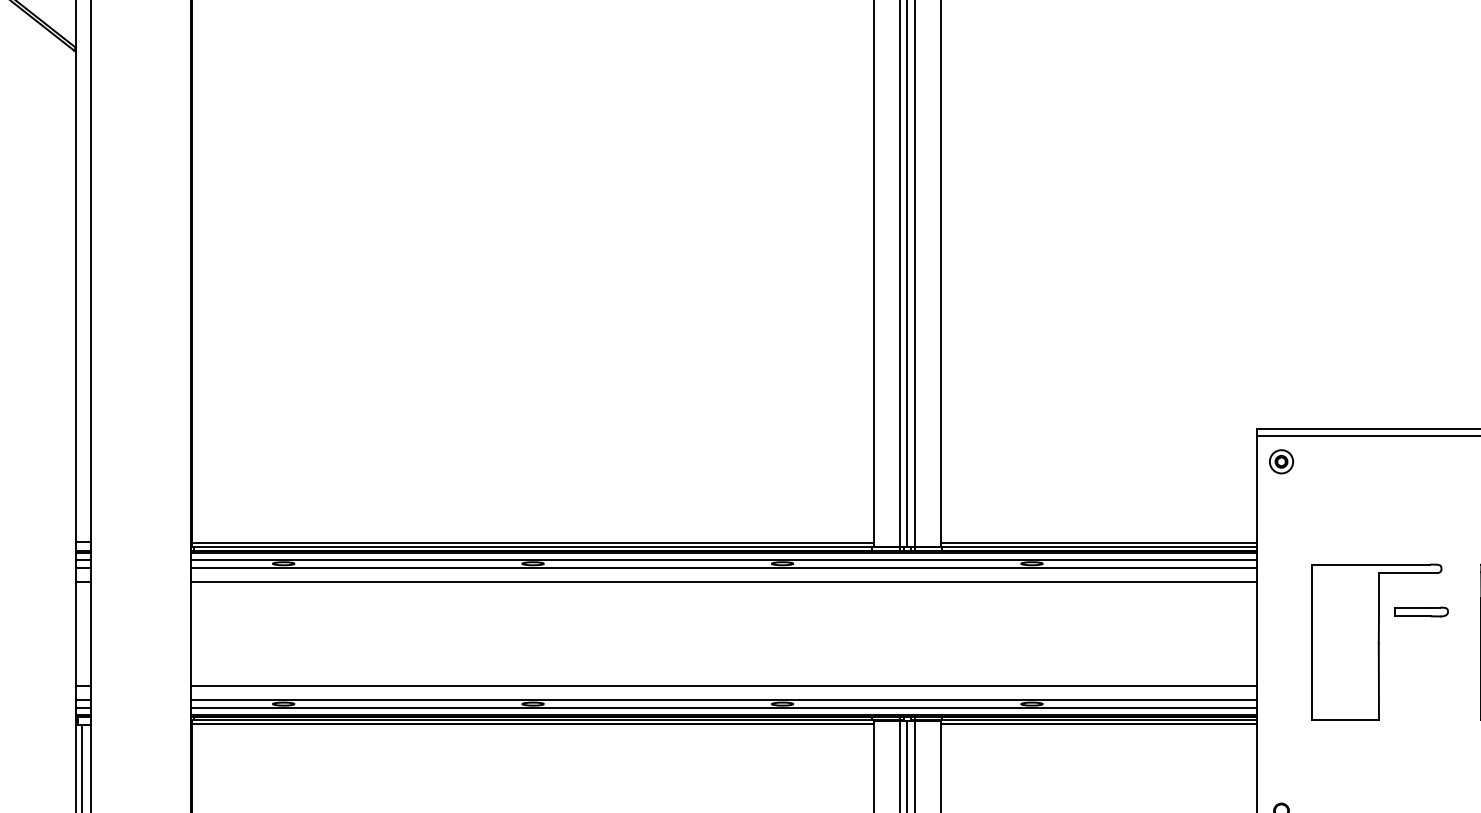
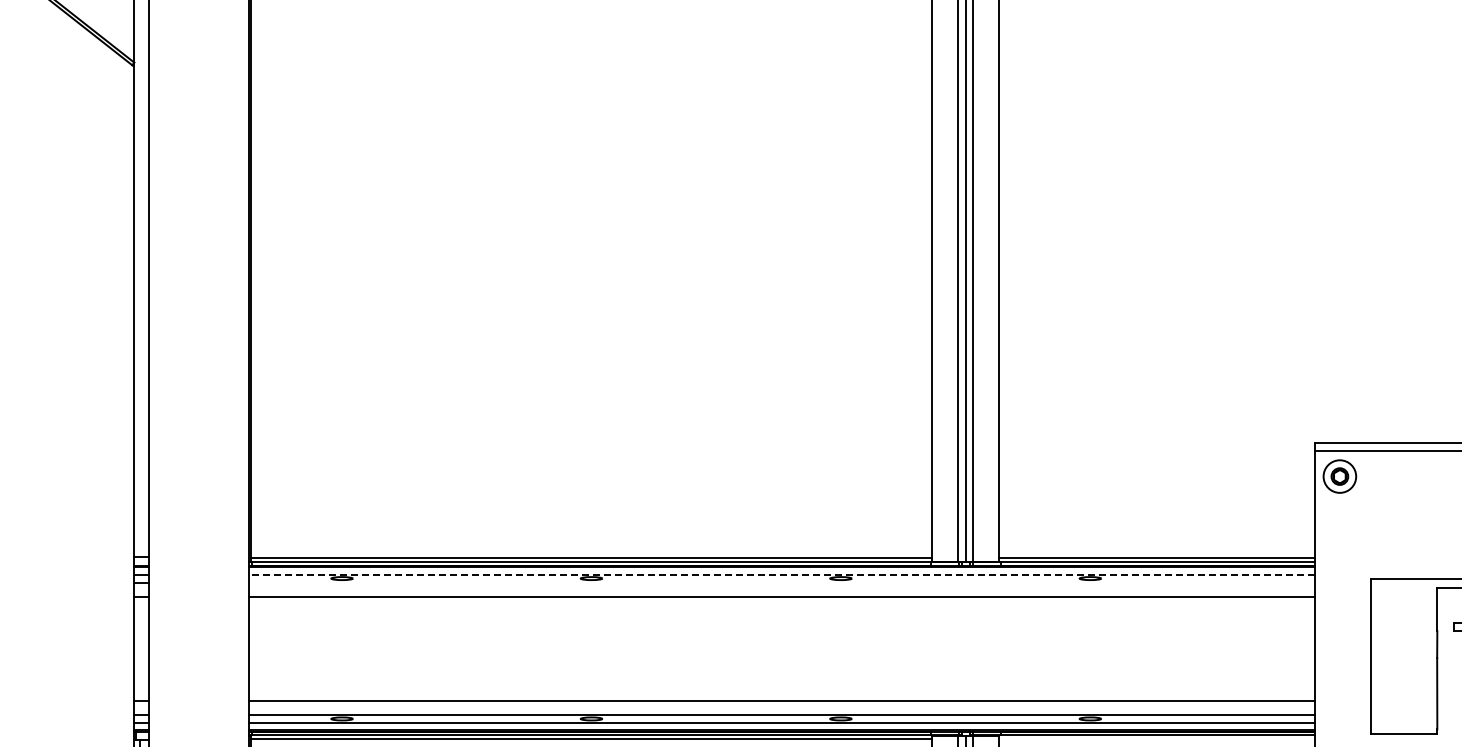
part: (1281, 461) -> (1339, 476), size x1.4
line: (723, 560) -> (781, 575), solid -> dashed
line: (723, 567) -> (781, 582), removed
line: (1098, 724) -> (1156, 739), removed

